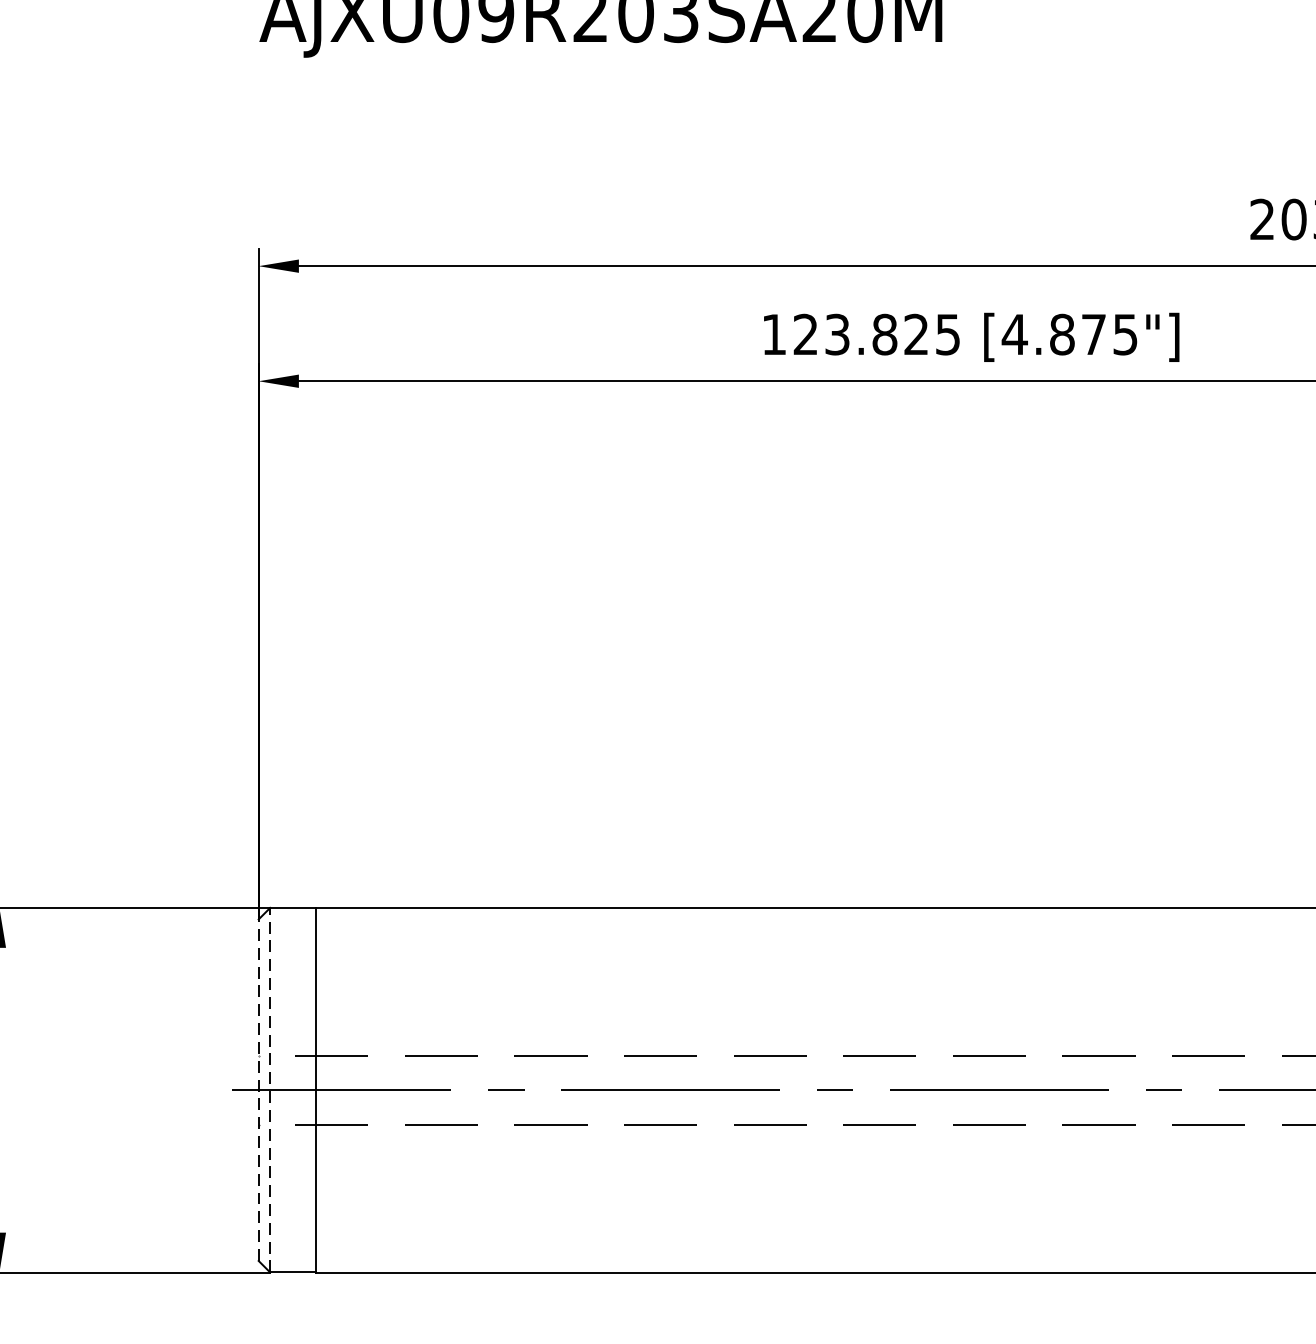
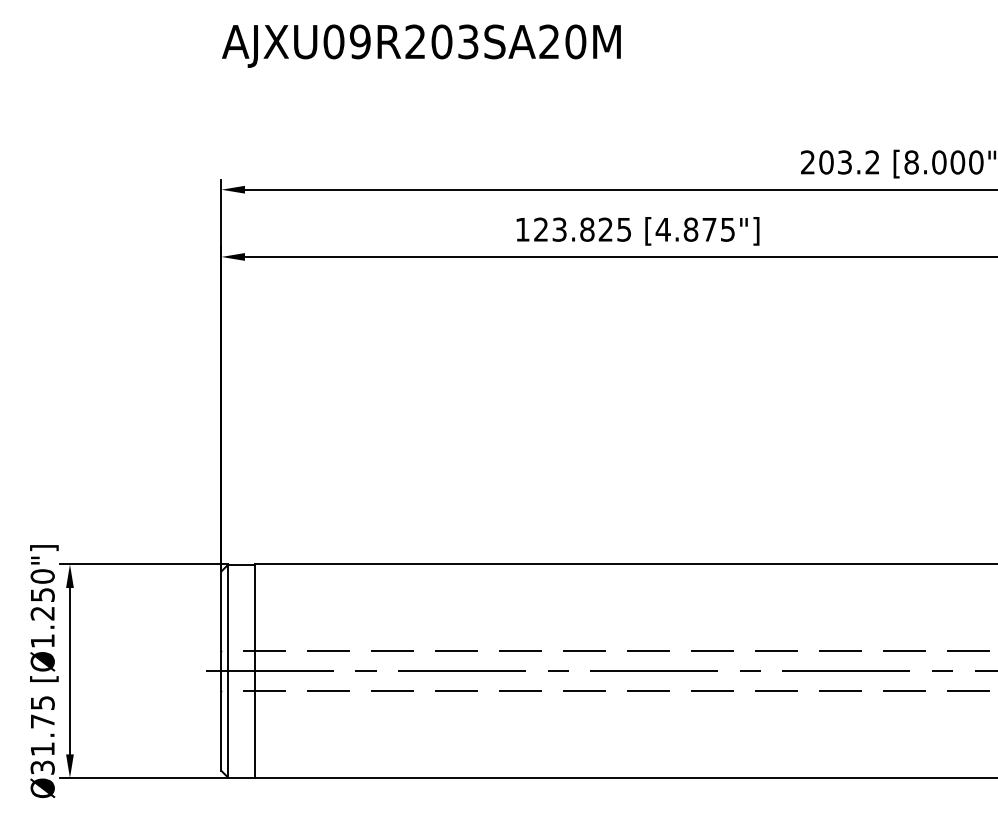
line: (270, 1089) -> (228, 670), dashed -> solid
line: (258, 1090) -> (221, 671), dashed -> solid

